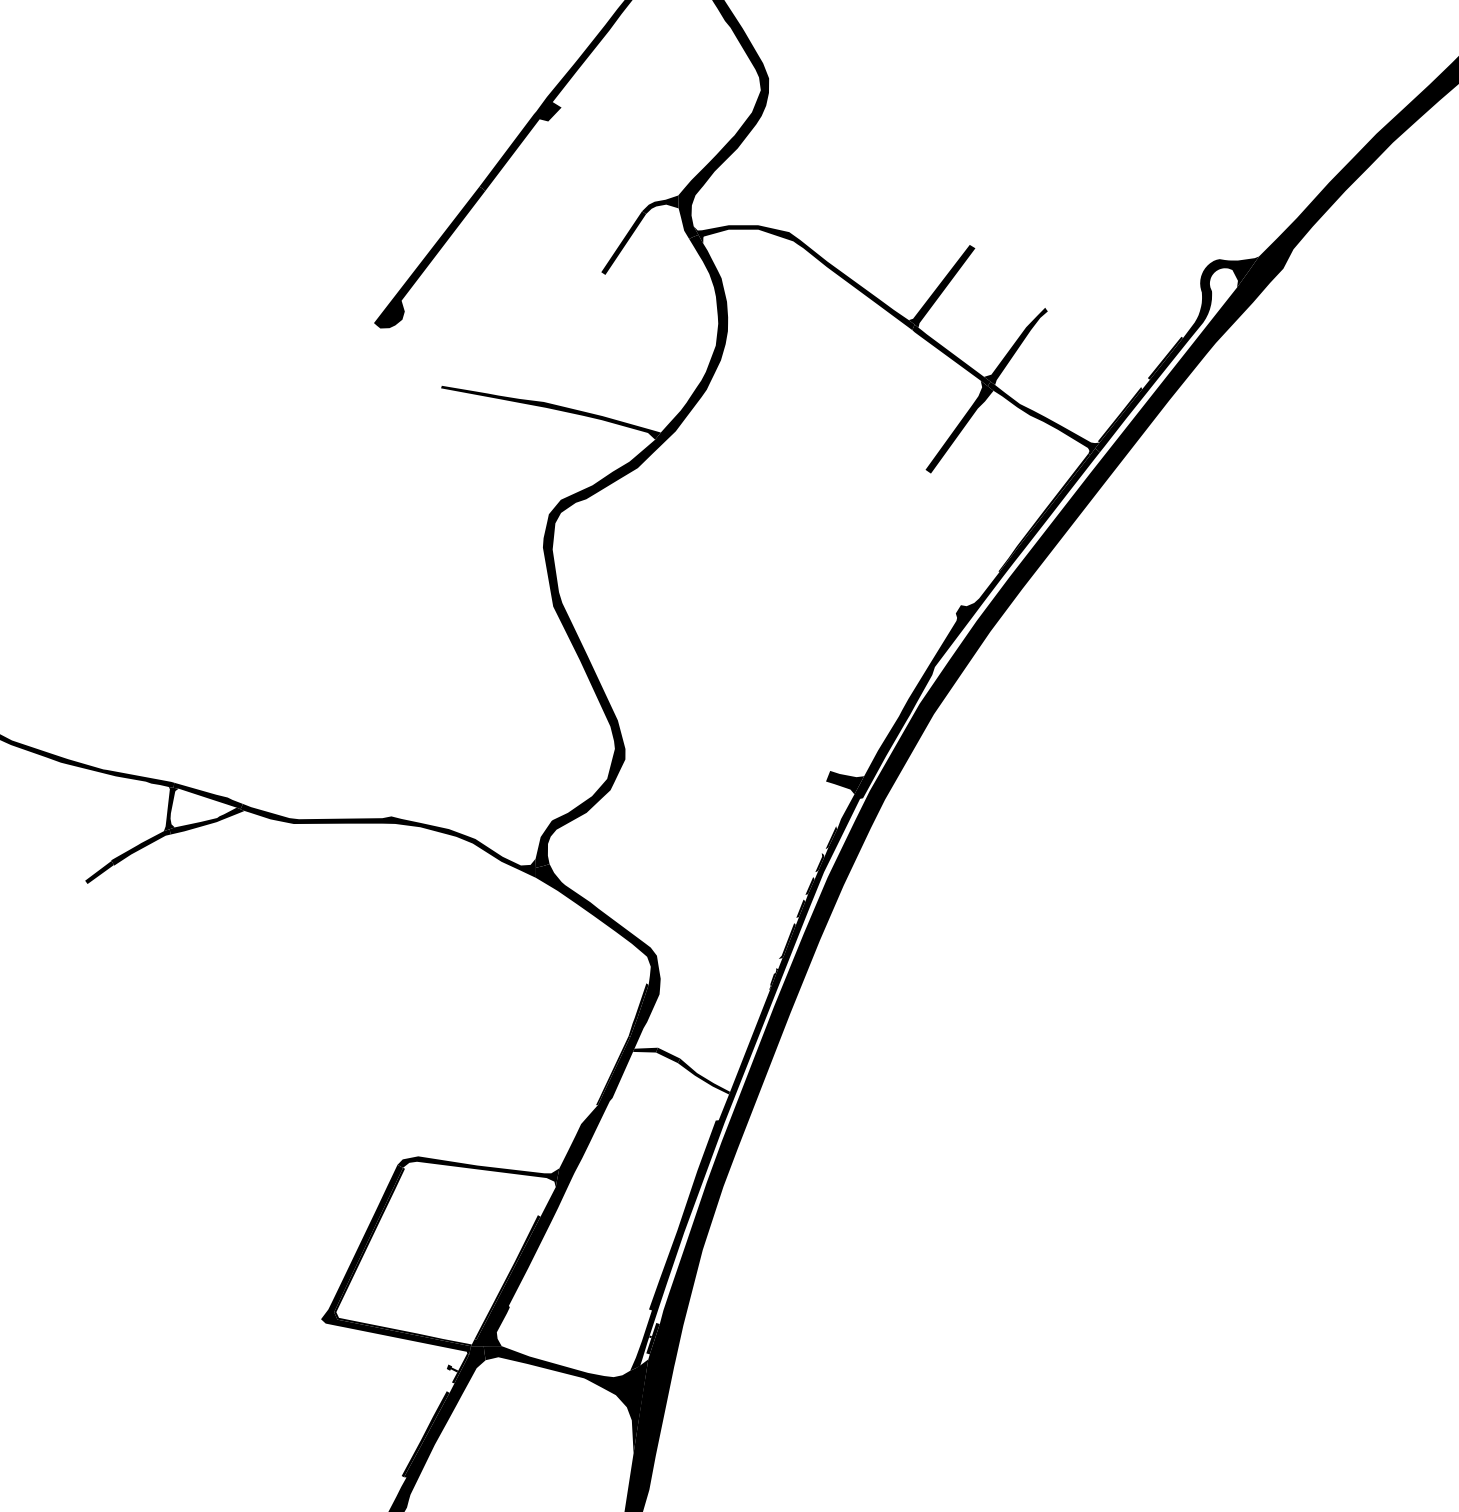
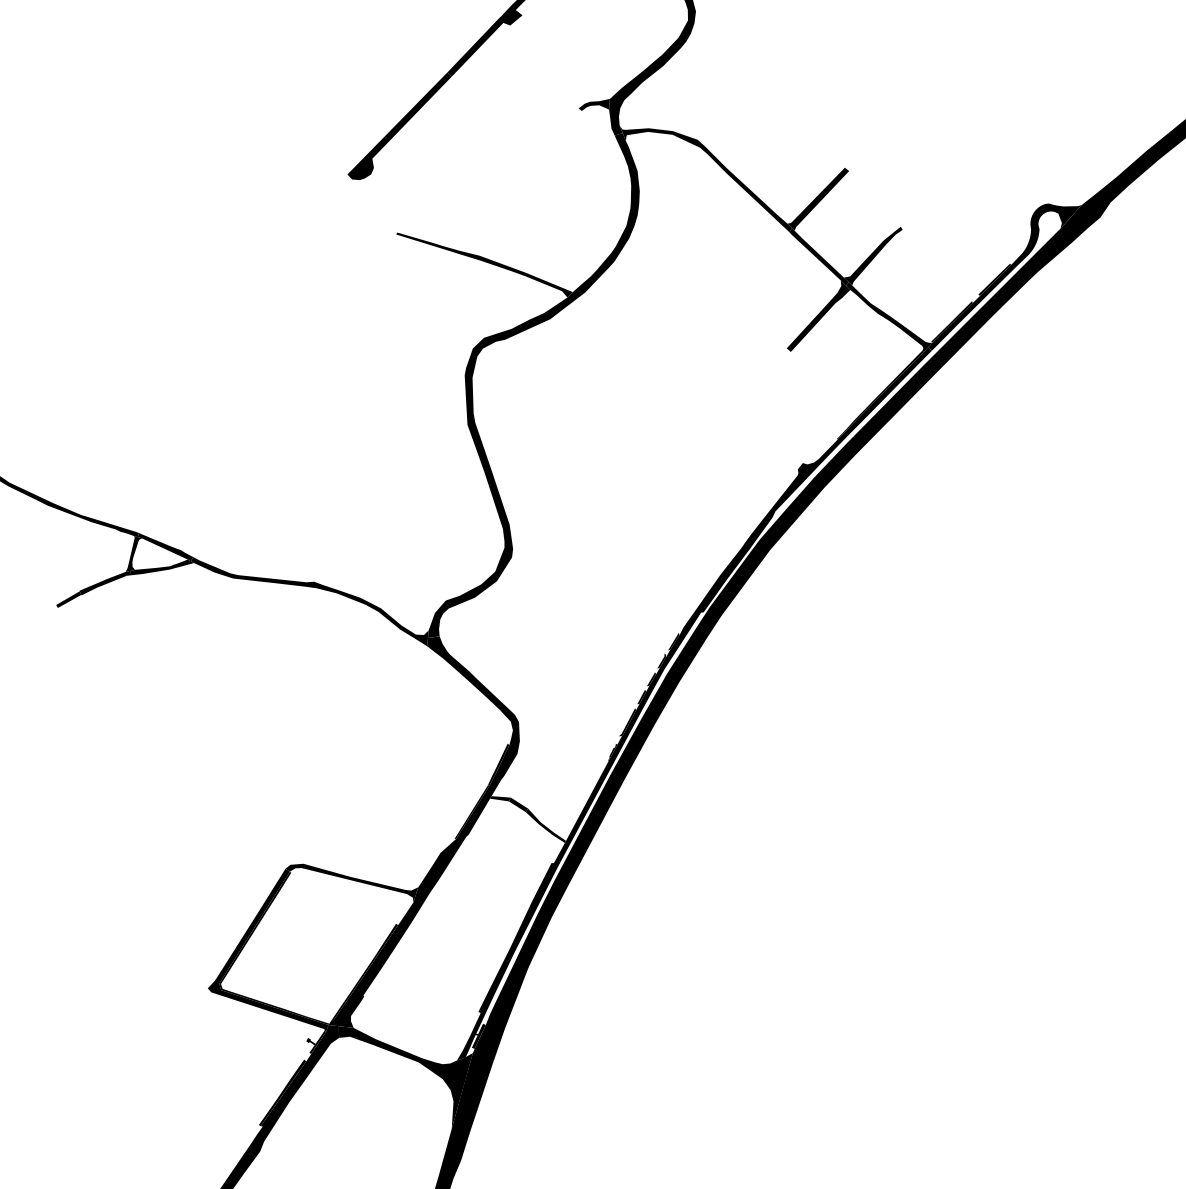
fill: (623, 242) -> (560, 132), removed
fill: (845, 782) -> (690, 597), removed

